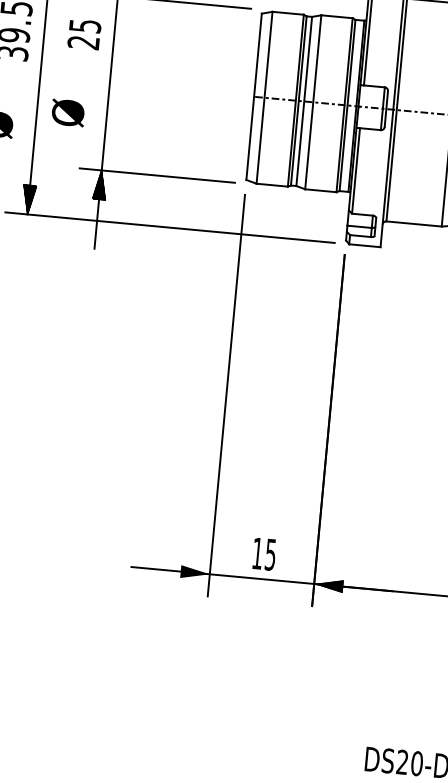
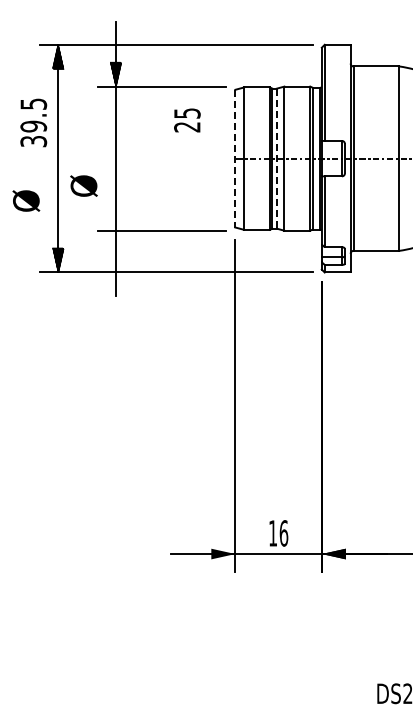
text: (84, 34) -> (187, 120), moved
line: (254, 96) -> (235, 158), solid -> dashed
line: (303, 102) -> (276, 159), solid -> dashed
hatch: (99, 184) -> (115, 242), removed
text: (270, 554) -> (283, 533), 15 -> 16

